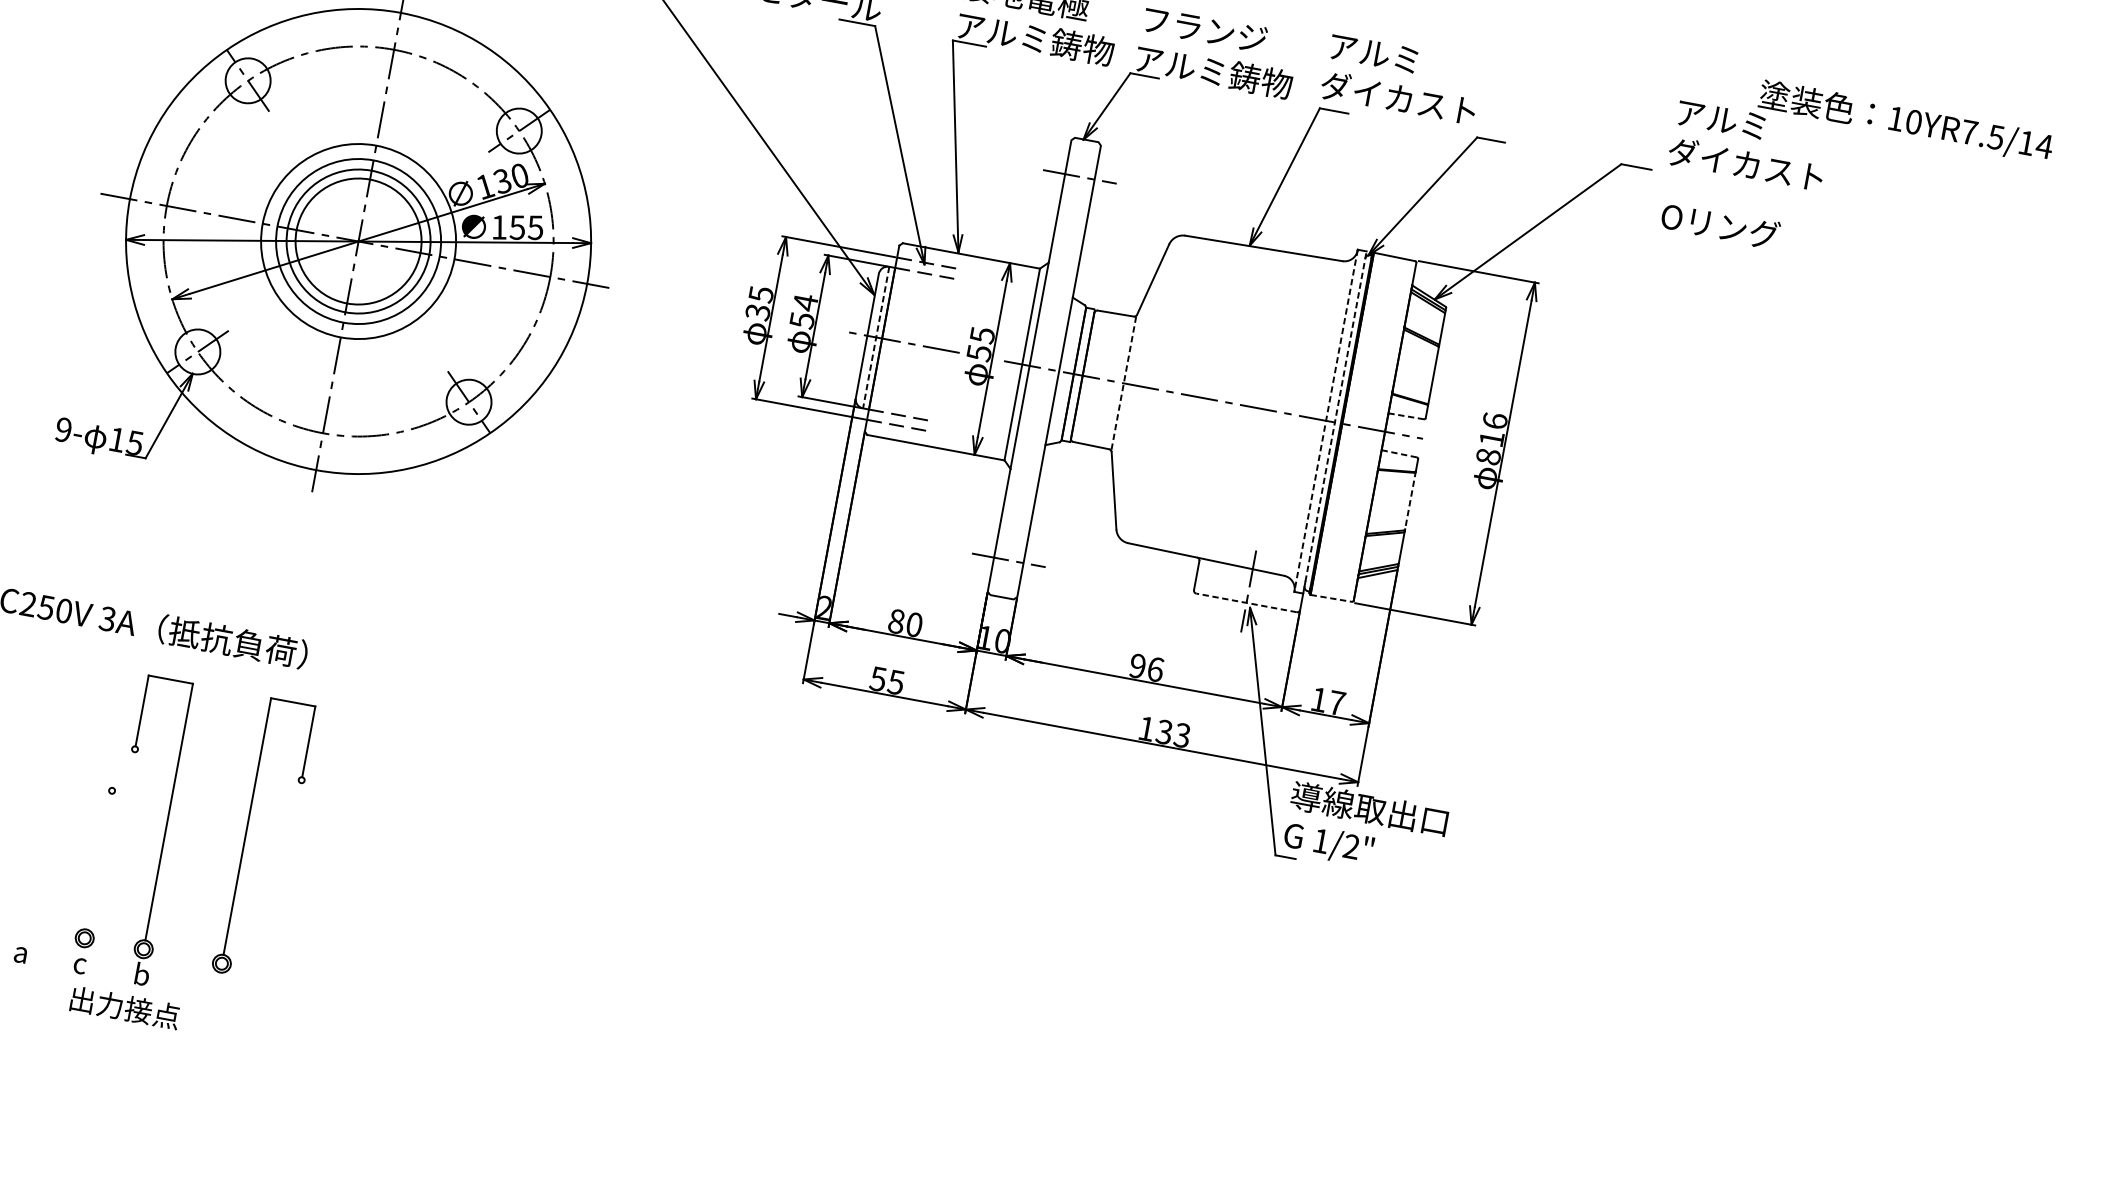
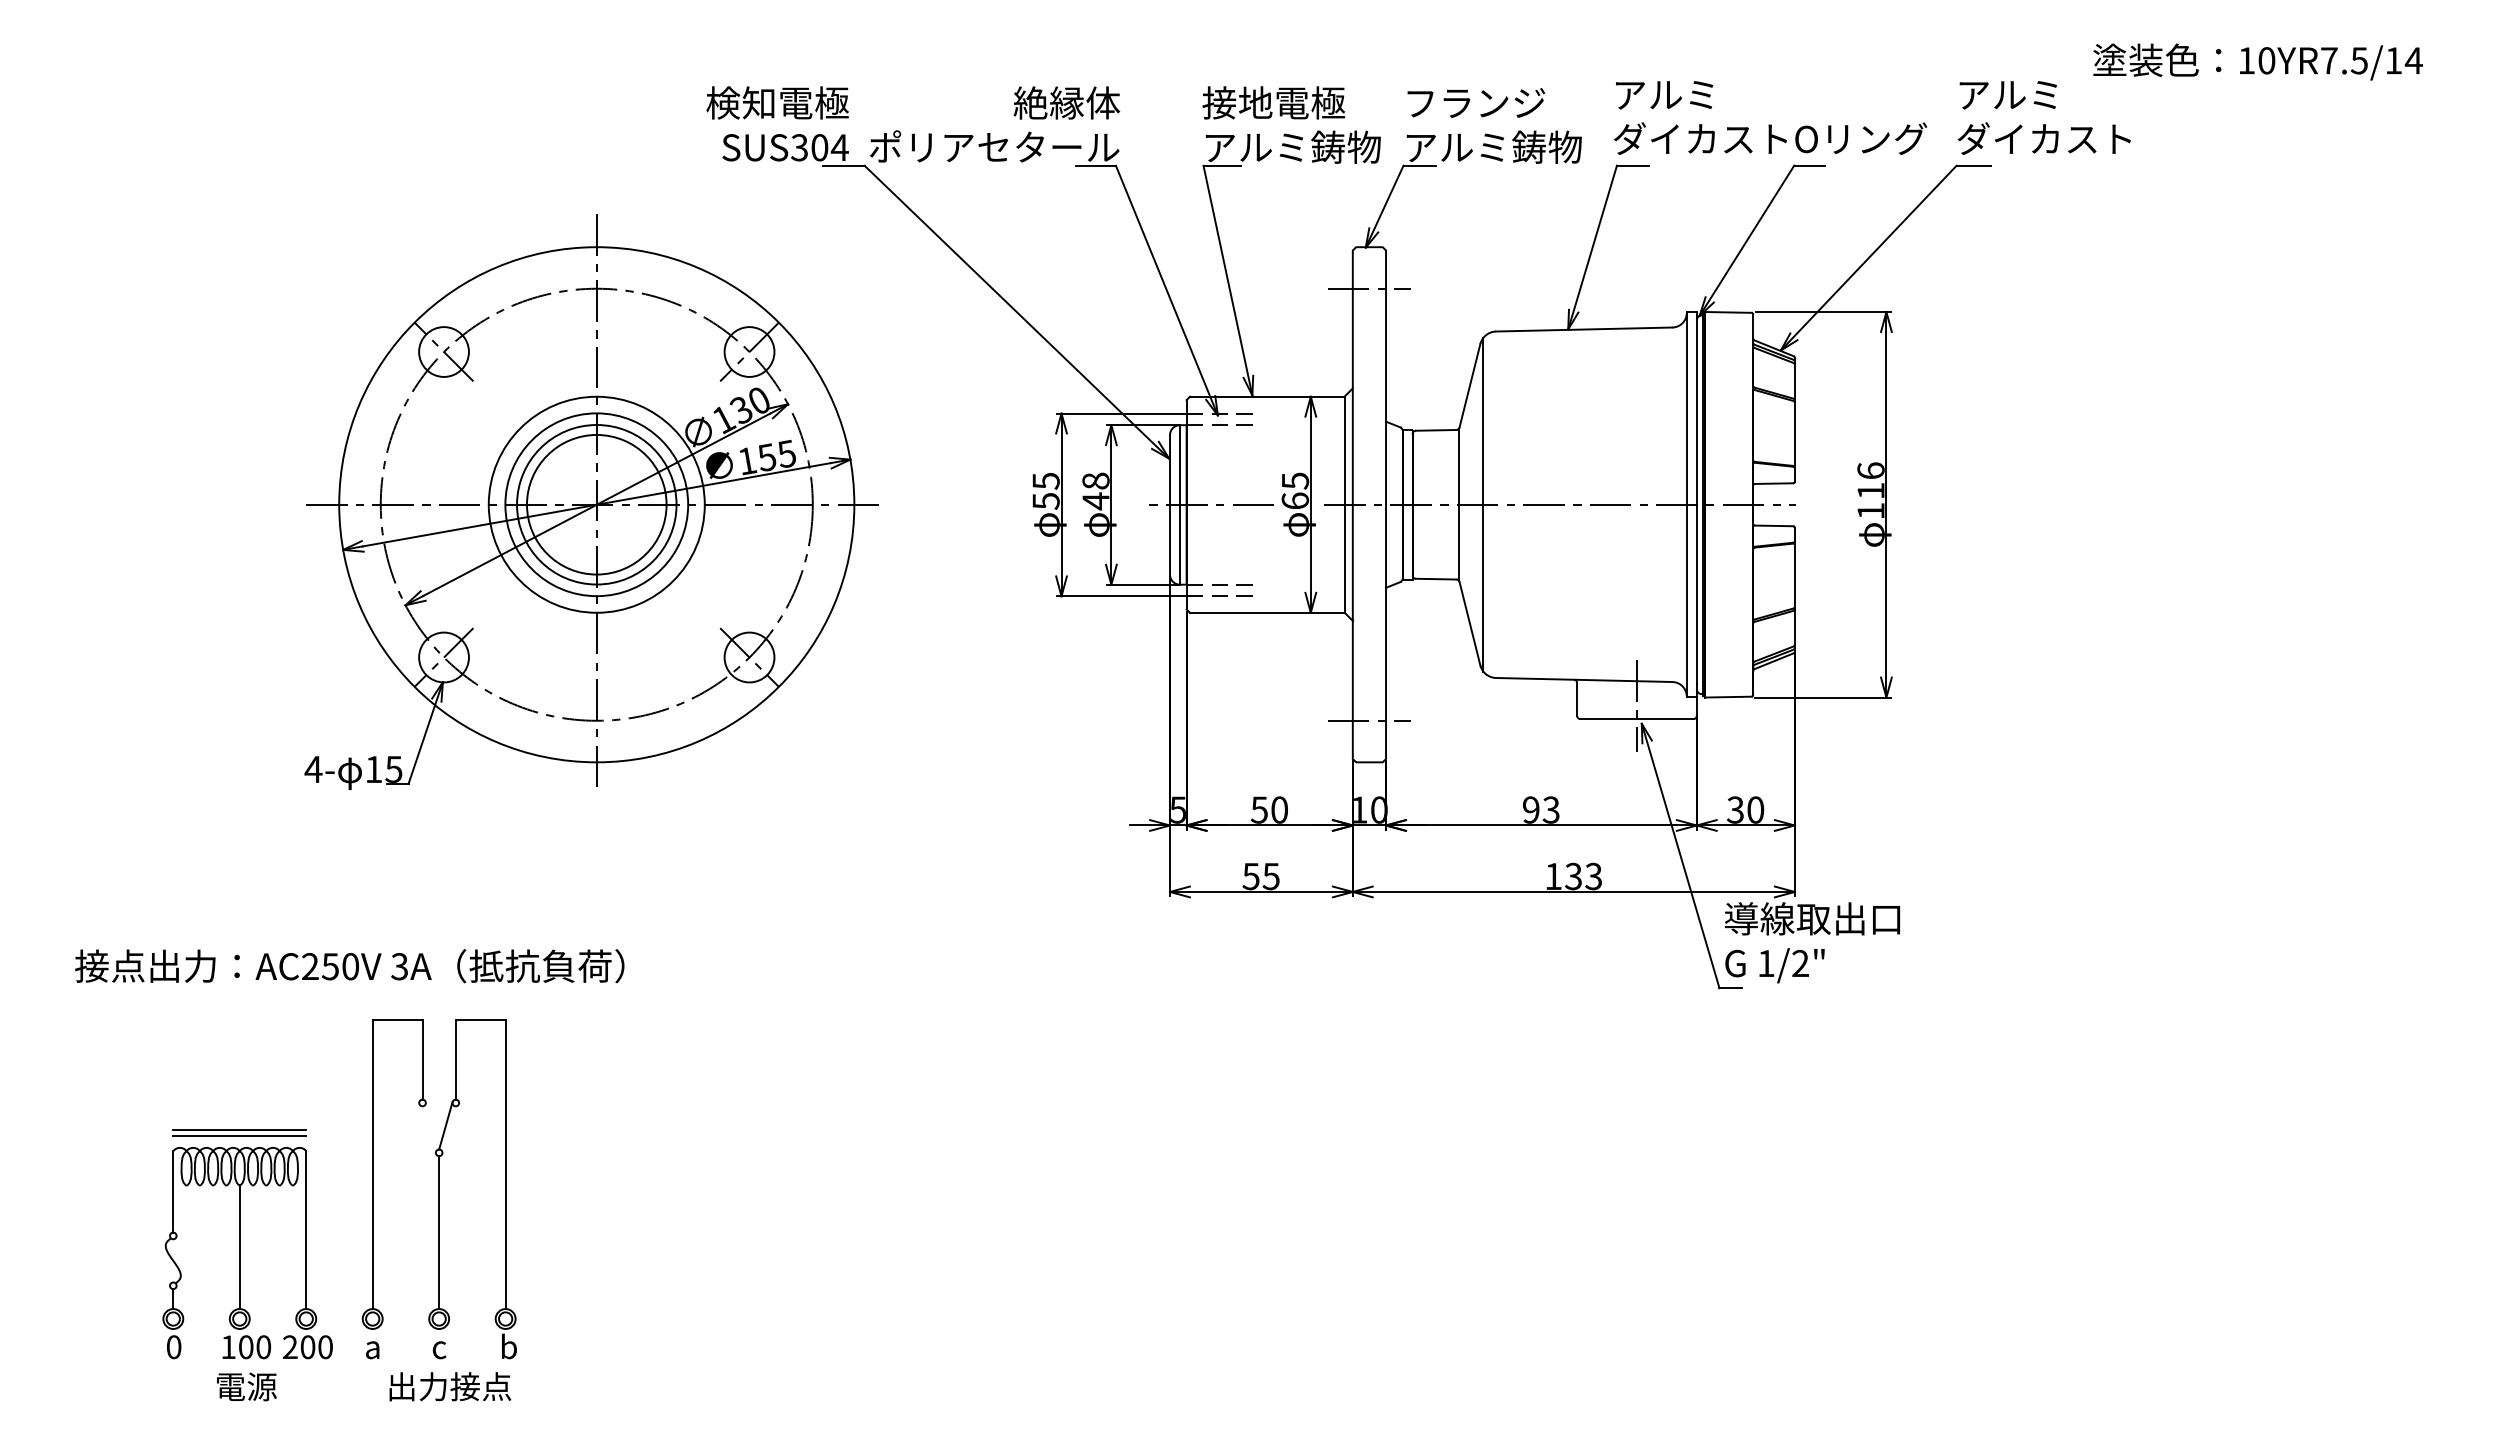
text: (1748, 145) -> (2043, 117), moved
text: (1720, 225) -> (1860, 138), moved
text: (757, 311) -> (1045, 500), 35 -> 55
text: (803, 311) -> (1095, 491), 54 -> 48
line: (875, 337) -> (1179, 504), dashed -> solid
text: (979, 352) -> (1295, 500), 55 -> 65
line: (1123, 383) -> (1458, 504), dashed -> solid
line: (1145, 387) -> (1483, 504), added
line: (1335, 415) -> (1696, 497), dashed -> solid
line: (1406, 416) -> (1773, 483), dashed -> solid
line: (1325, 420) -> (1686, 504), dashed -> solid
text: (63, 429) -> (313, 769), 9- -> 4-
line: (1399, 453) -> (1773, 525), dashed -> solid
text: (1488, 456) -> (1870, 510), 816 -> 116
line: (1410, 500) -> (1794, 574), dashed -> solid
line: (1331, 598) -> (1728, 697), dashed -> solid
line: (1246, 603) -> (1636, 719), dashed -> solid
text: (824, 607) -> (1178, 809), 2 -> 5
text: (895, 620) -> (1258, 809), 80 -> 50
text: (1154, 668) -> (1550, 809), 96 -> 93
text: (1328, 700) -> (1745, 809), 17 -> 30
line: (122, 767) -> (445, 1125), added
part: (246, 835) -> (373, 1174), moved
line: (99, 861) -> (439, 1232), added
text: (125, 1007) -> (450, 1386), moved

